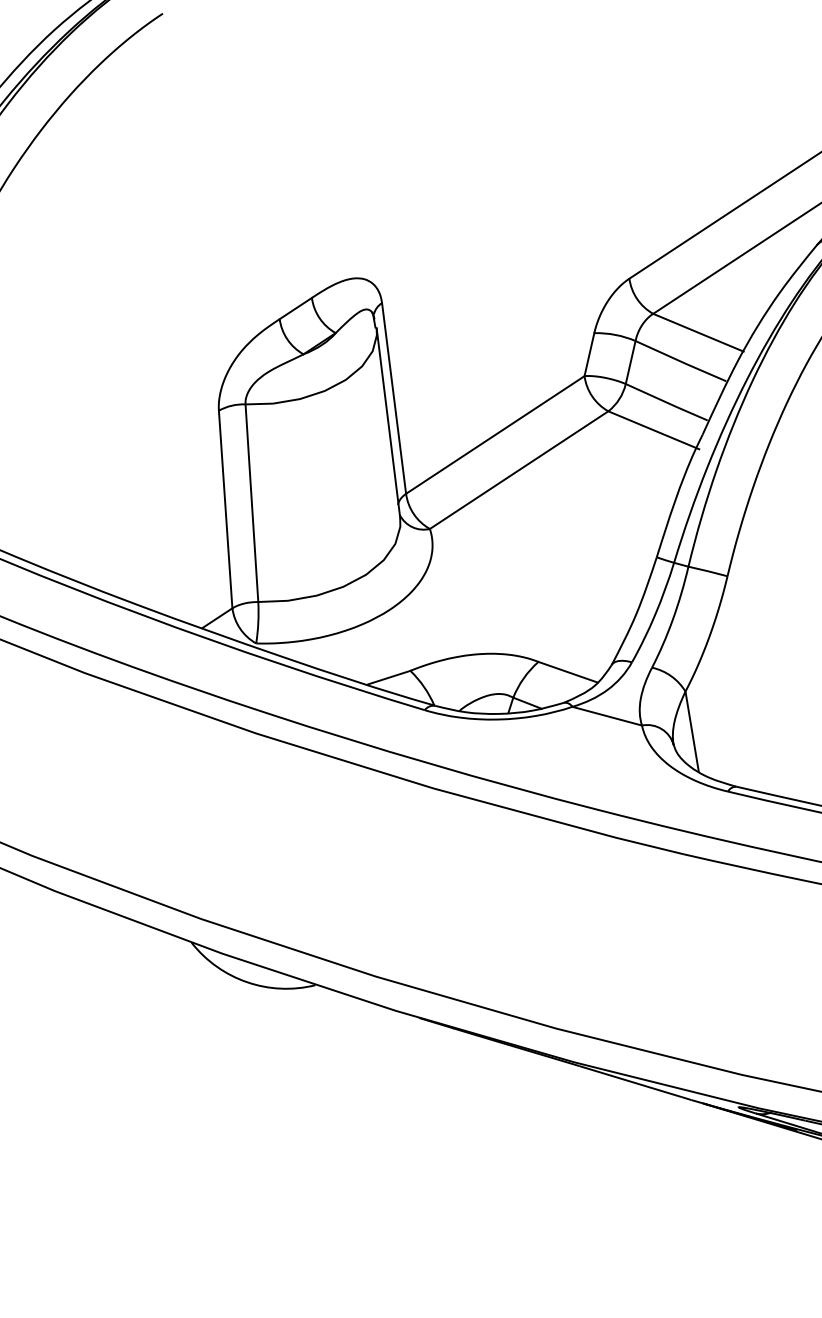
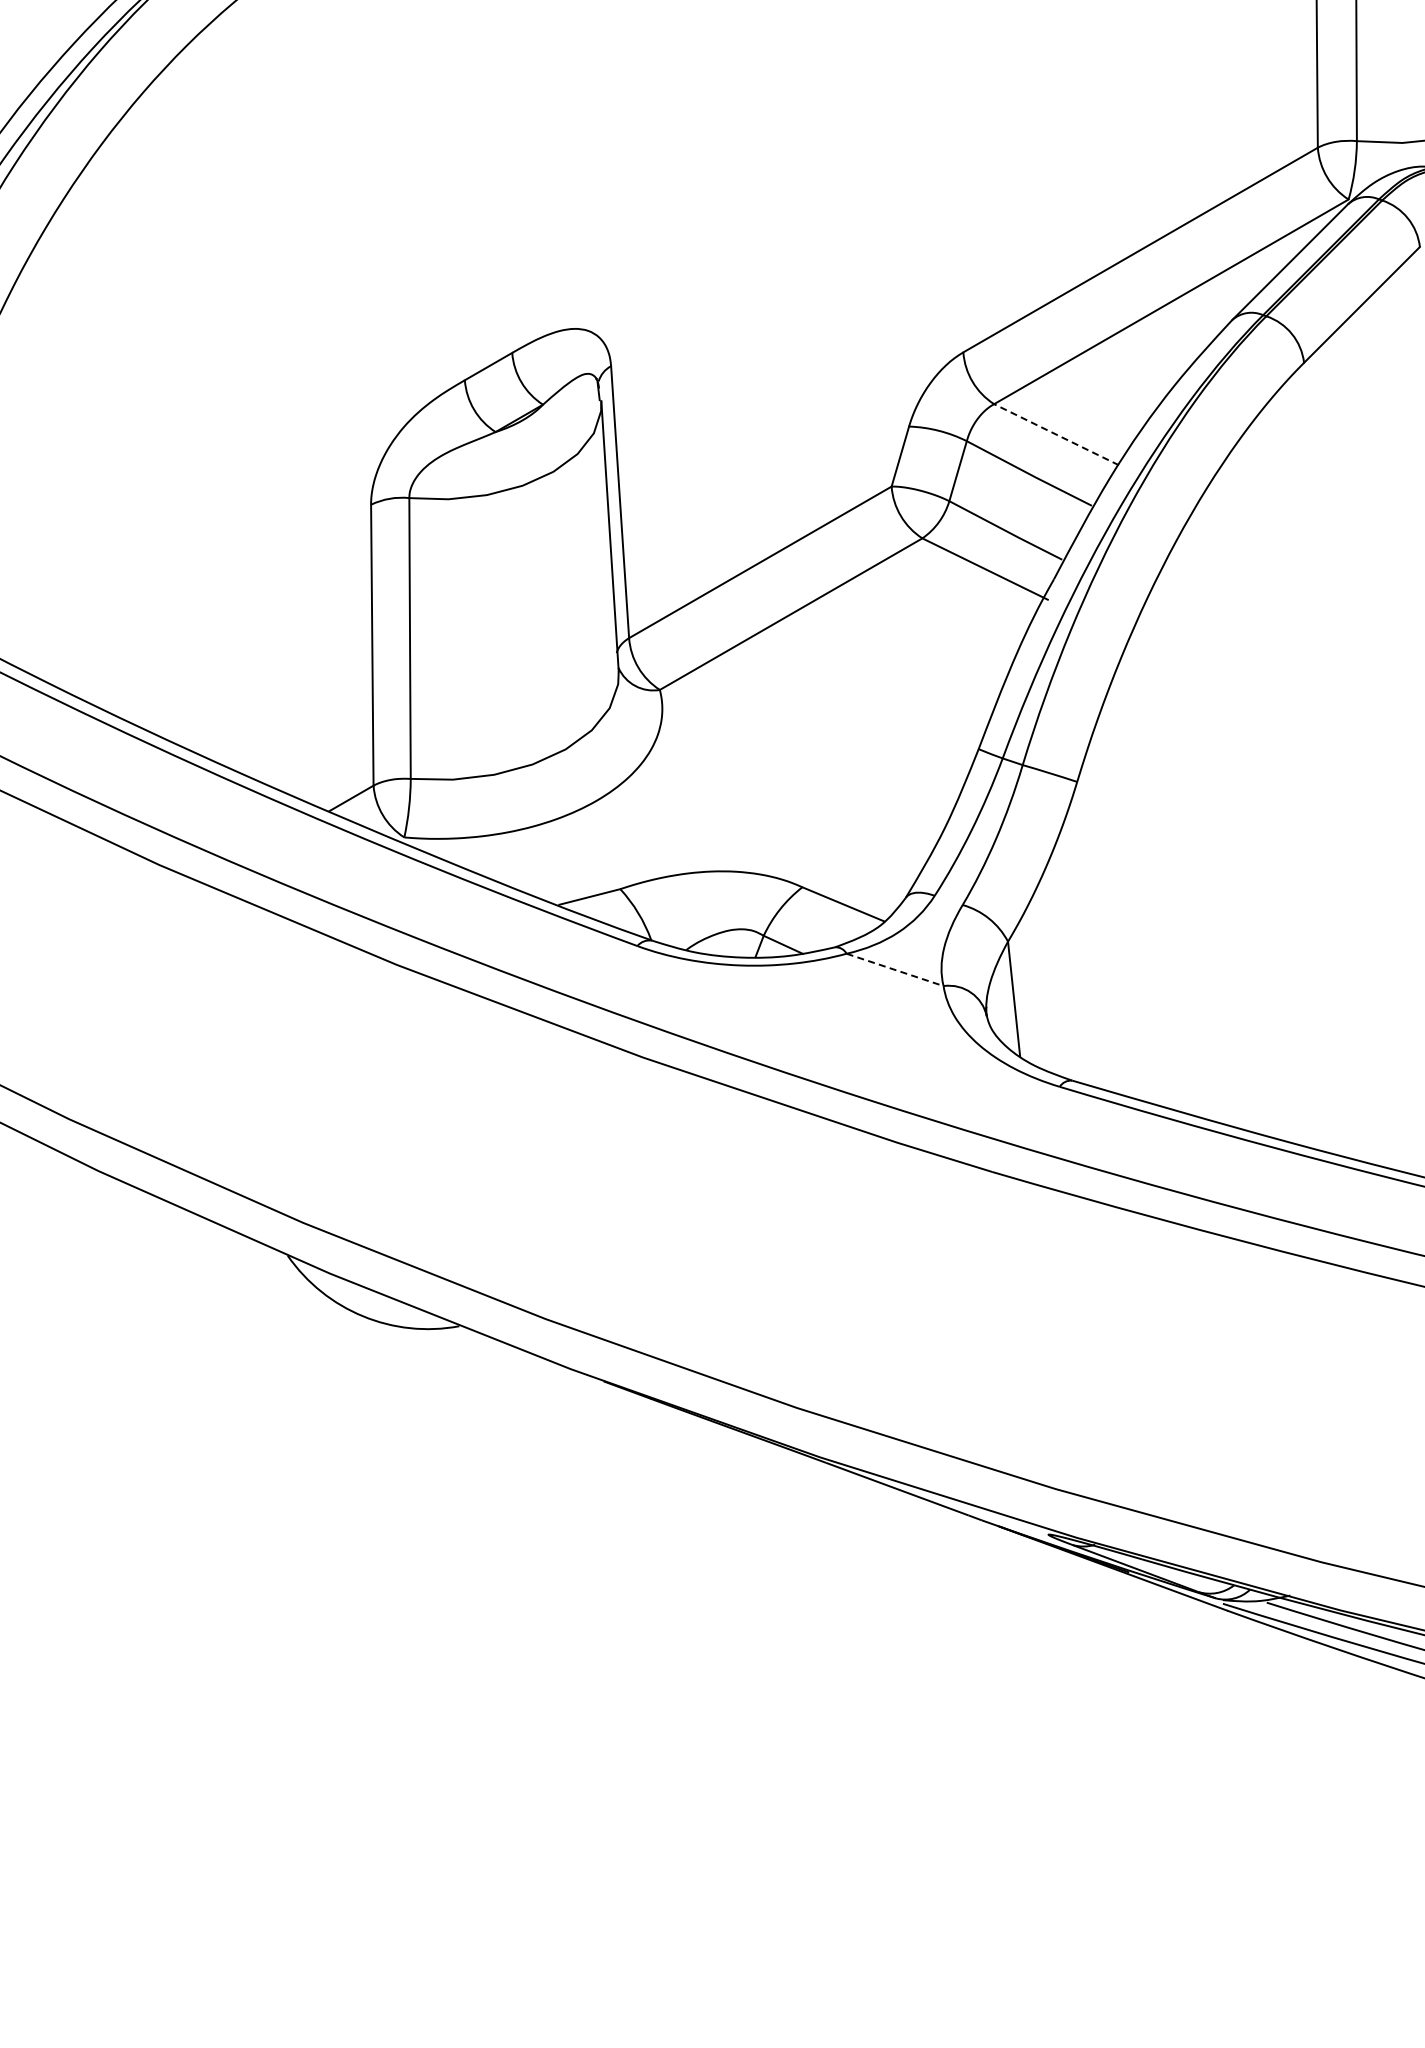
line: (698, 332) -> (1056, 434), solid -> dashed
line: (607, 716) -> (895, 970), solid -> dashed

